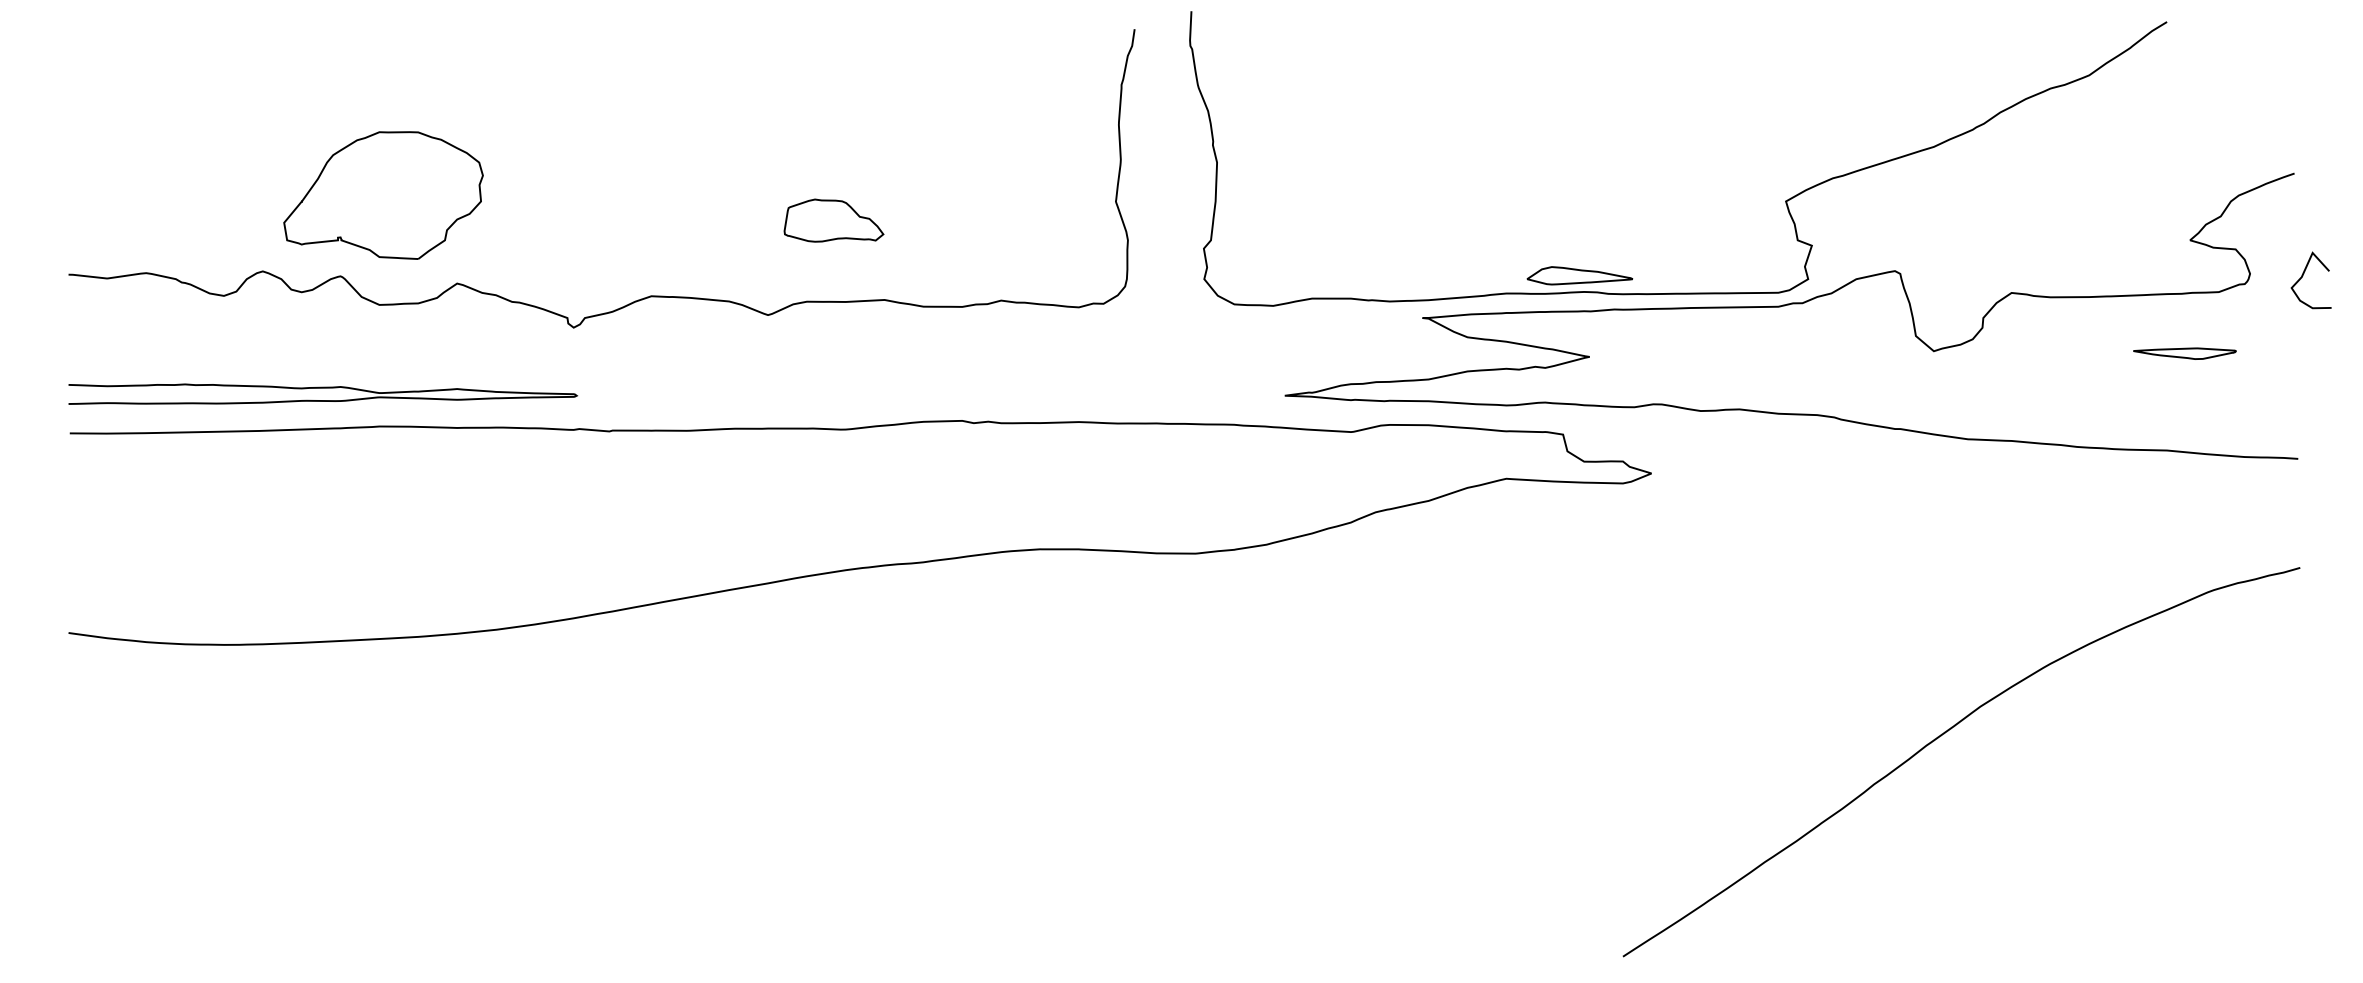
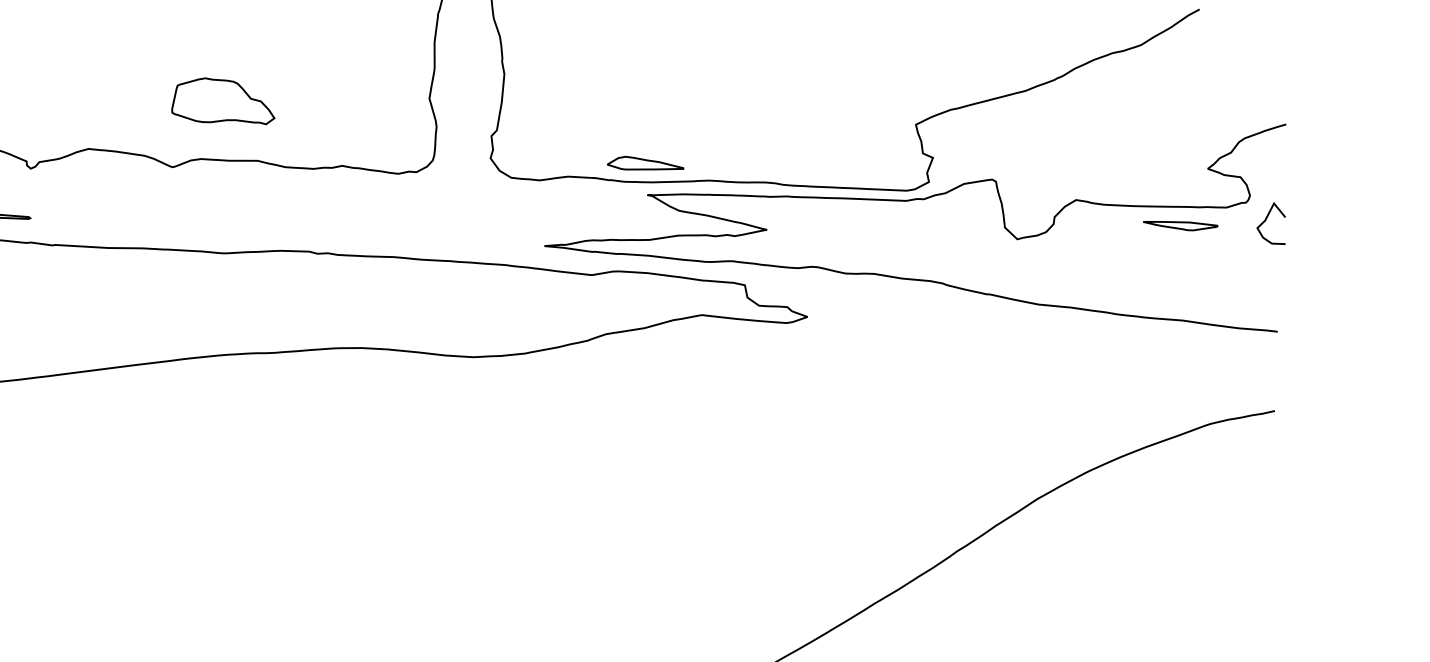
part: (833, 220) -> (223, 101), size x1.43
part: (1579, 275) -> (645, 164), moved
curve: (2303, 276) -> (1266, 220), moved
part: (2184, 353) -> (1180, 225), moved

